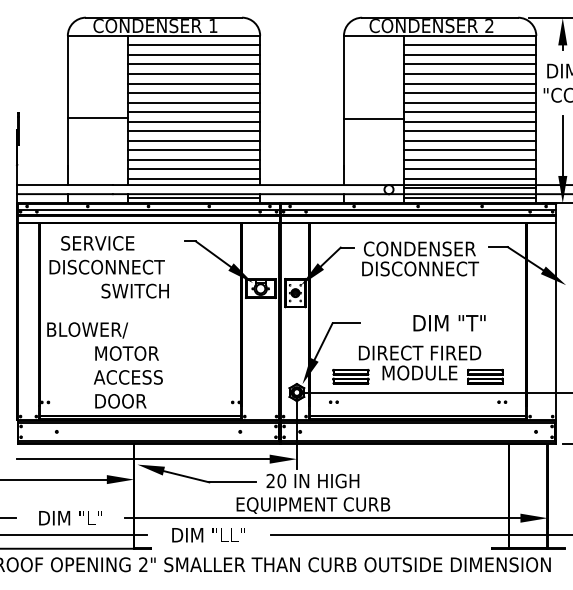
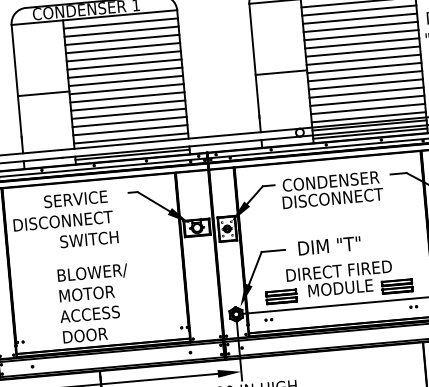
text: (97, 243) -> (75, 199), moved
text: (449, 323) -> (329, 246), moved
text: (87, 330) -> (92, 273), moved

